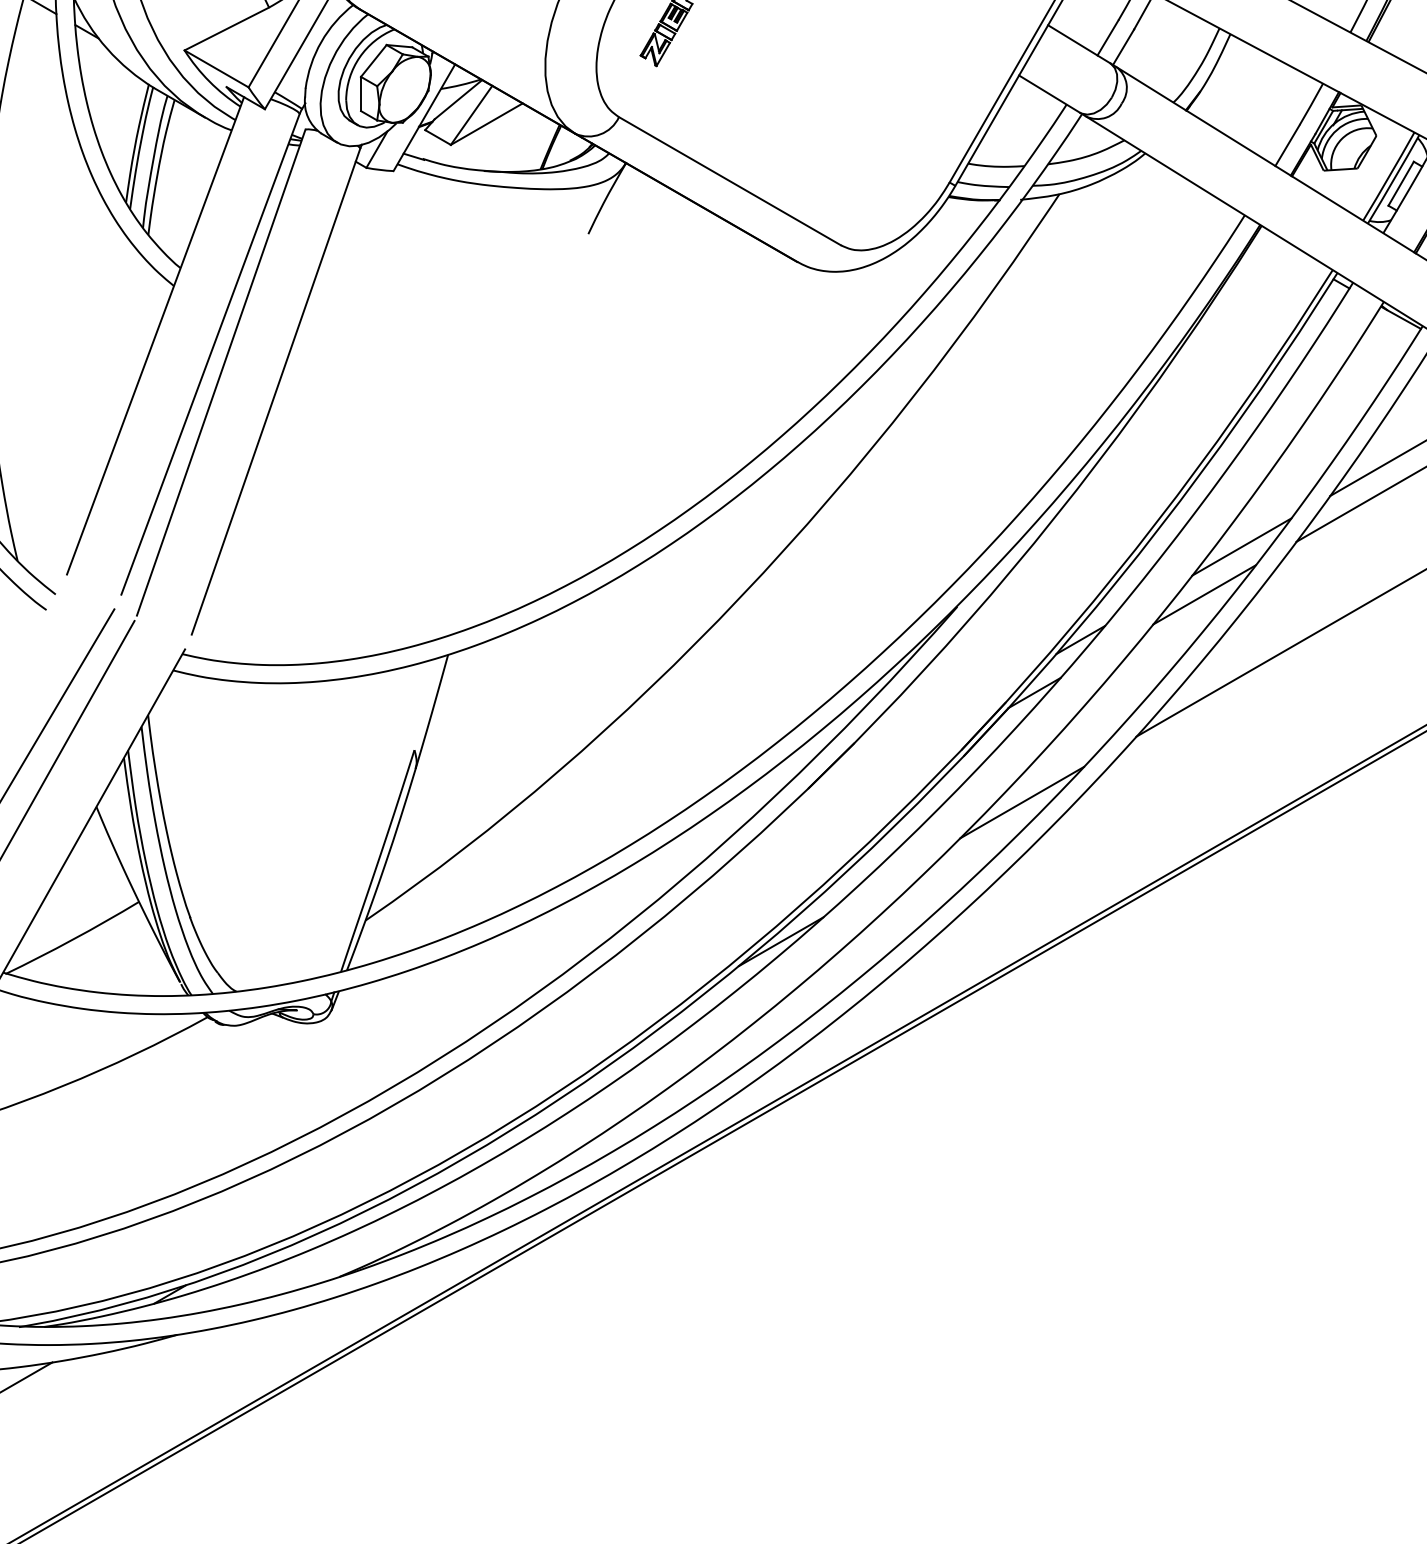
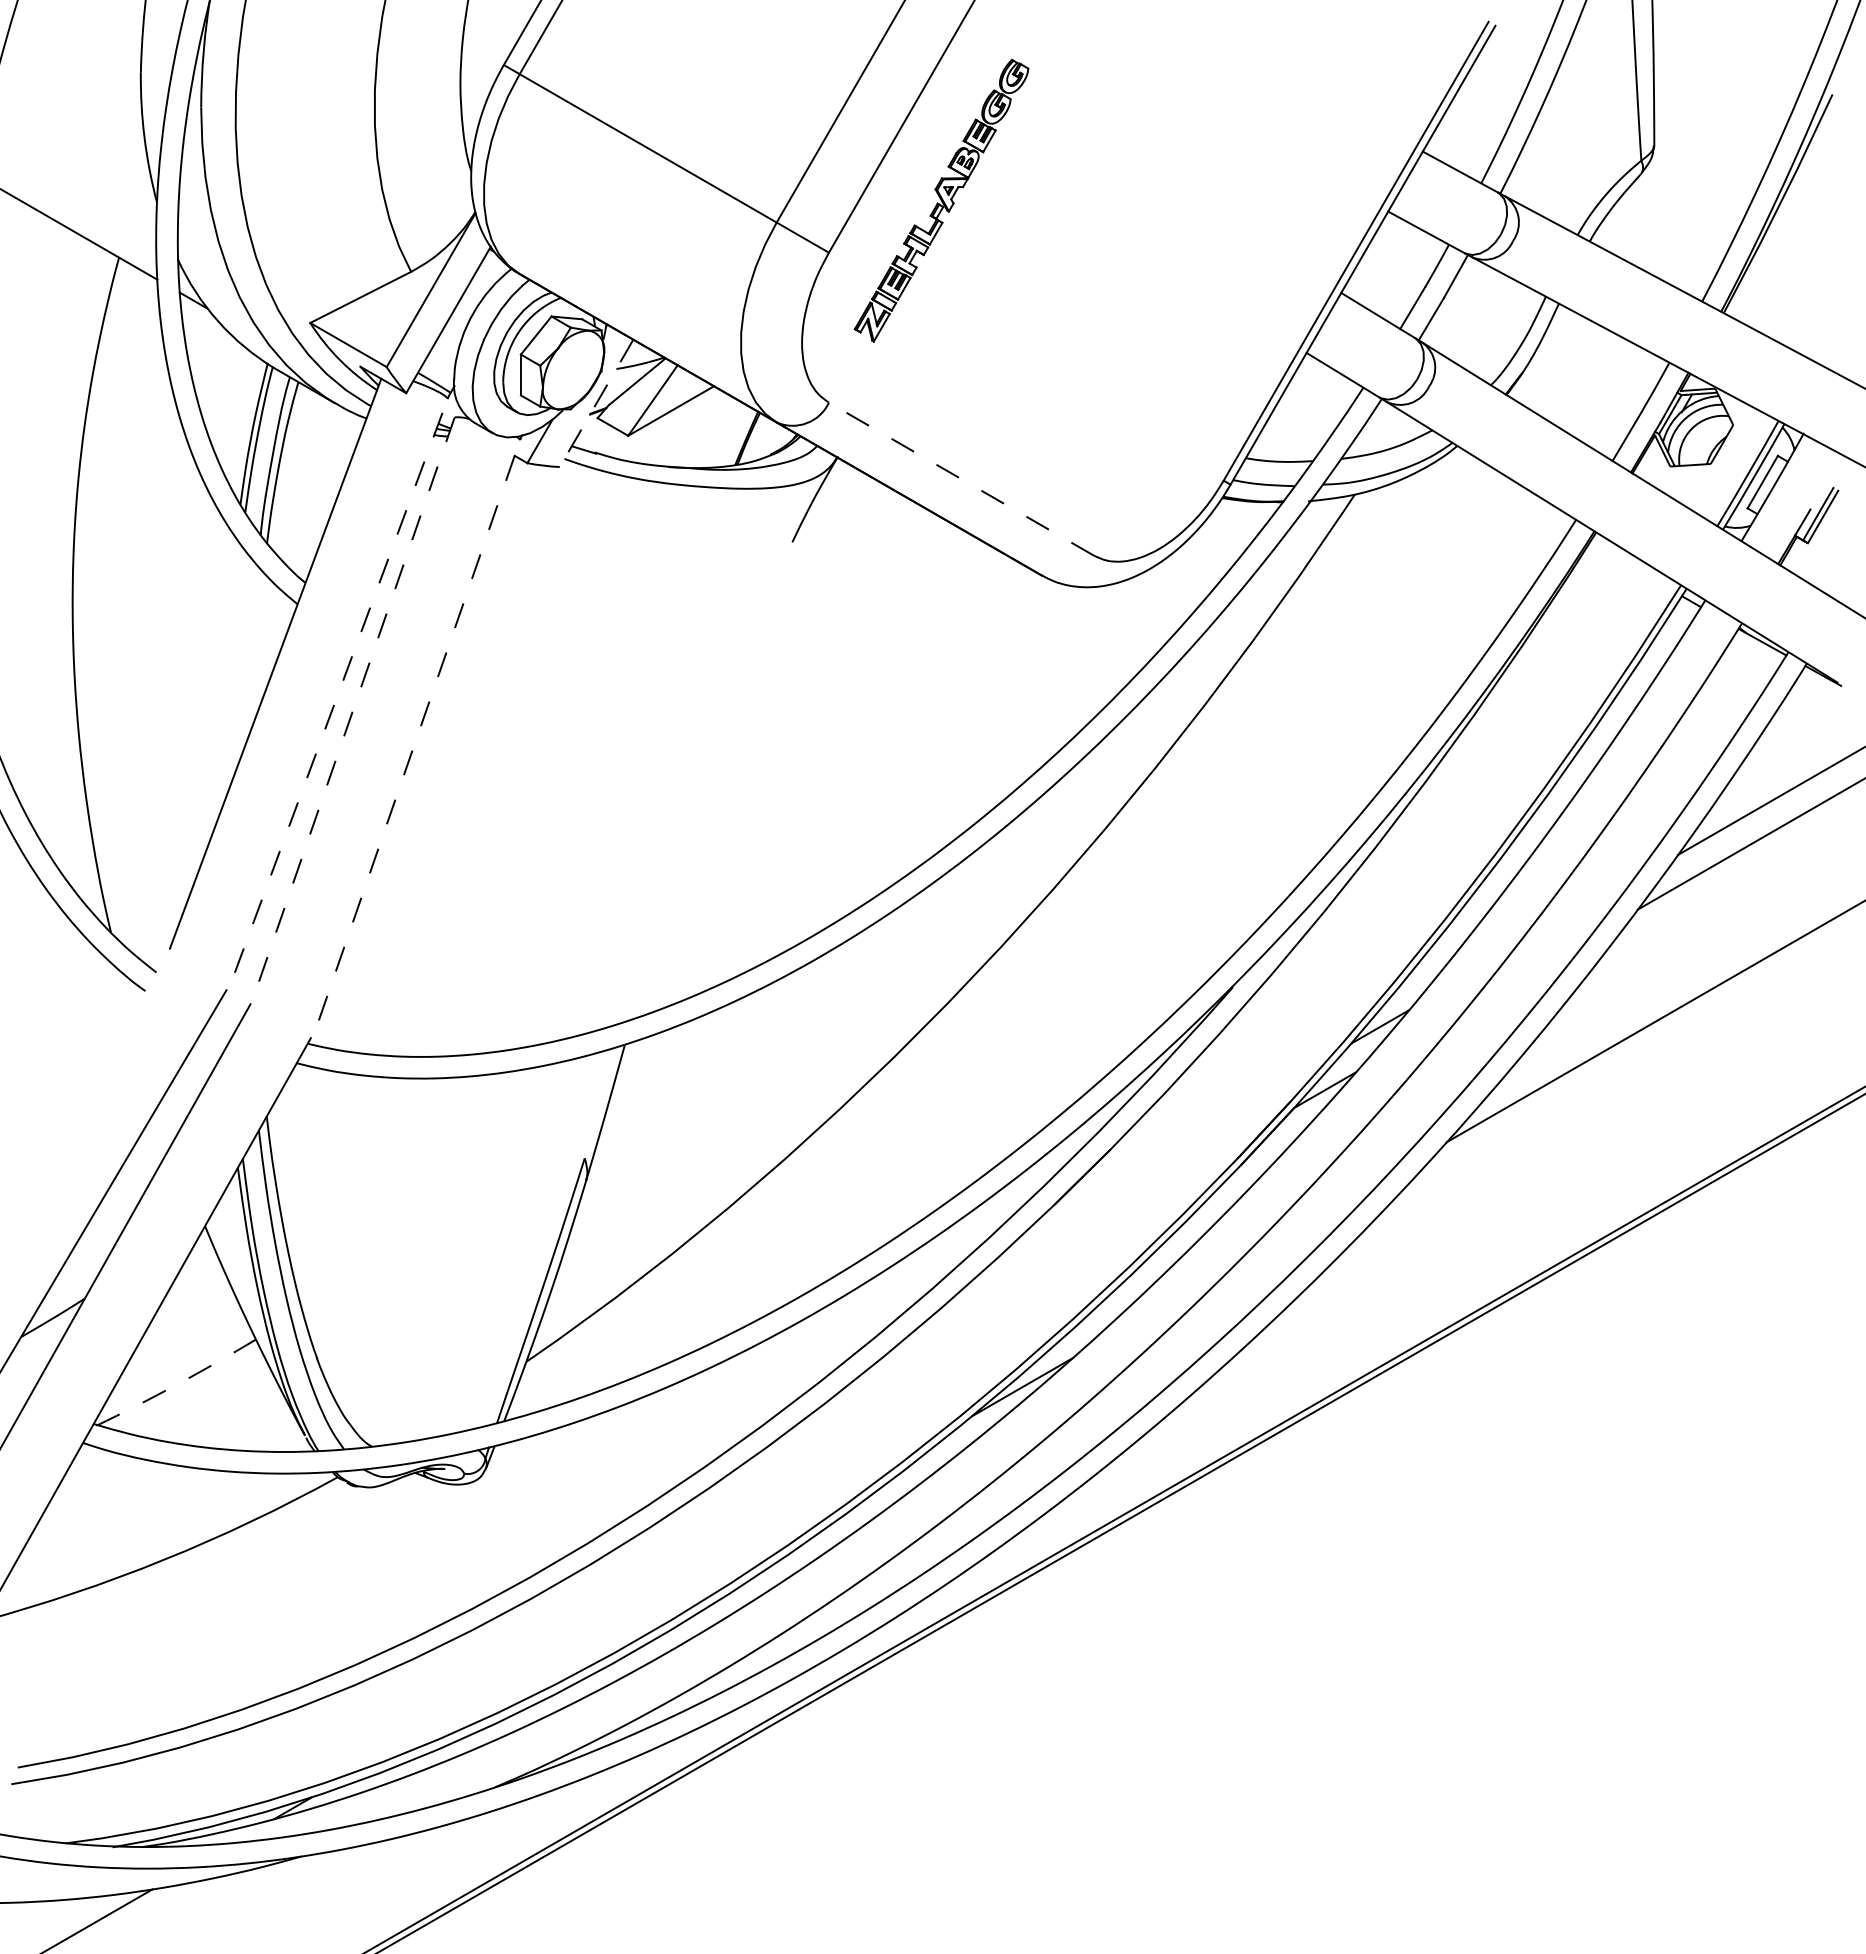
line: (424, 117) -> (596, 403), solid -> dashed
line: (730, 181) -> (961, 479), solid -> dashed
line: (210, 354) -> (341, 685), solid -> dashed
line: (220, 373) -> (353, 708), solid -> dashed
line: (276, 390) -> (419, 729), solid -> dashed
line: (1241, 546) -> (1572, 915), removed
line: (1204, 594) -> (1527, 972), removed
line: (1022, 802) -> (1310, 1220), removed
arc: (73, 939) -> (177, 1384), solid -> dashed

